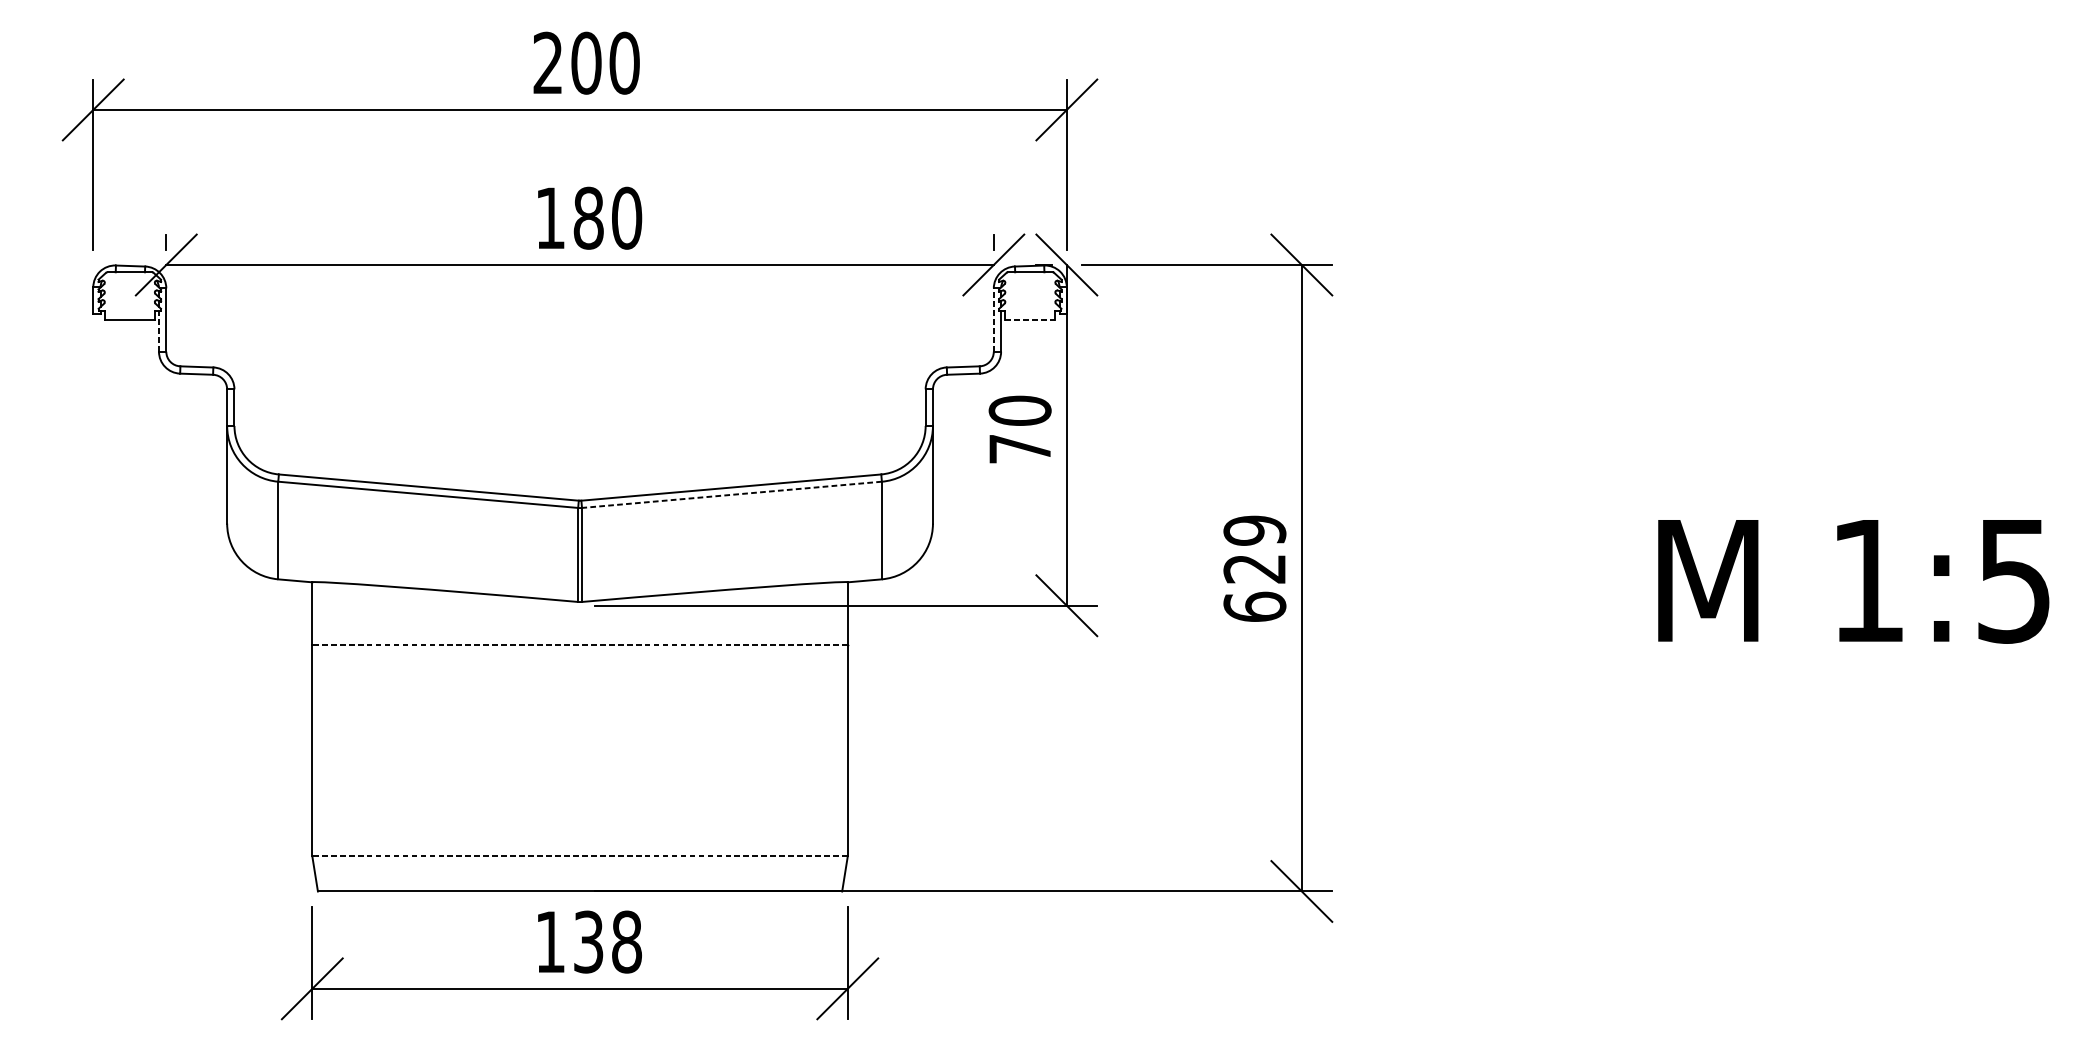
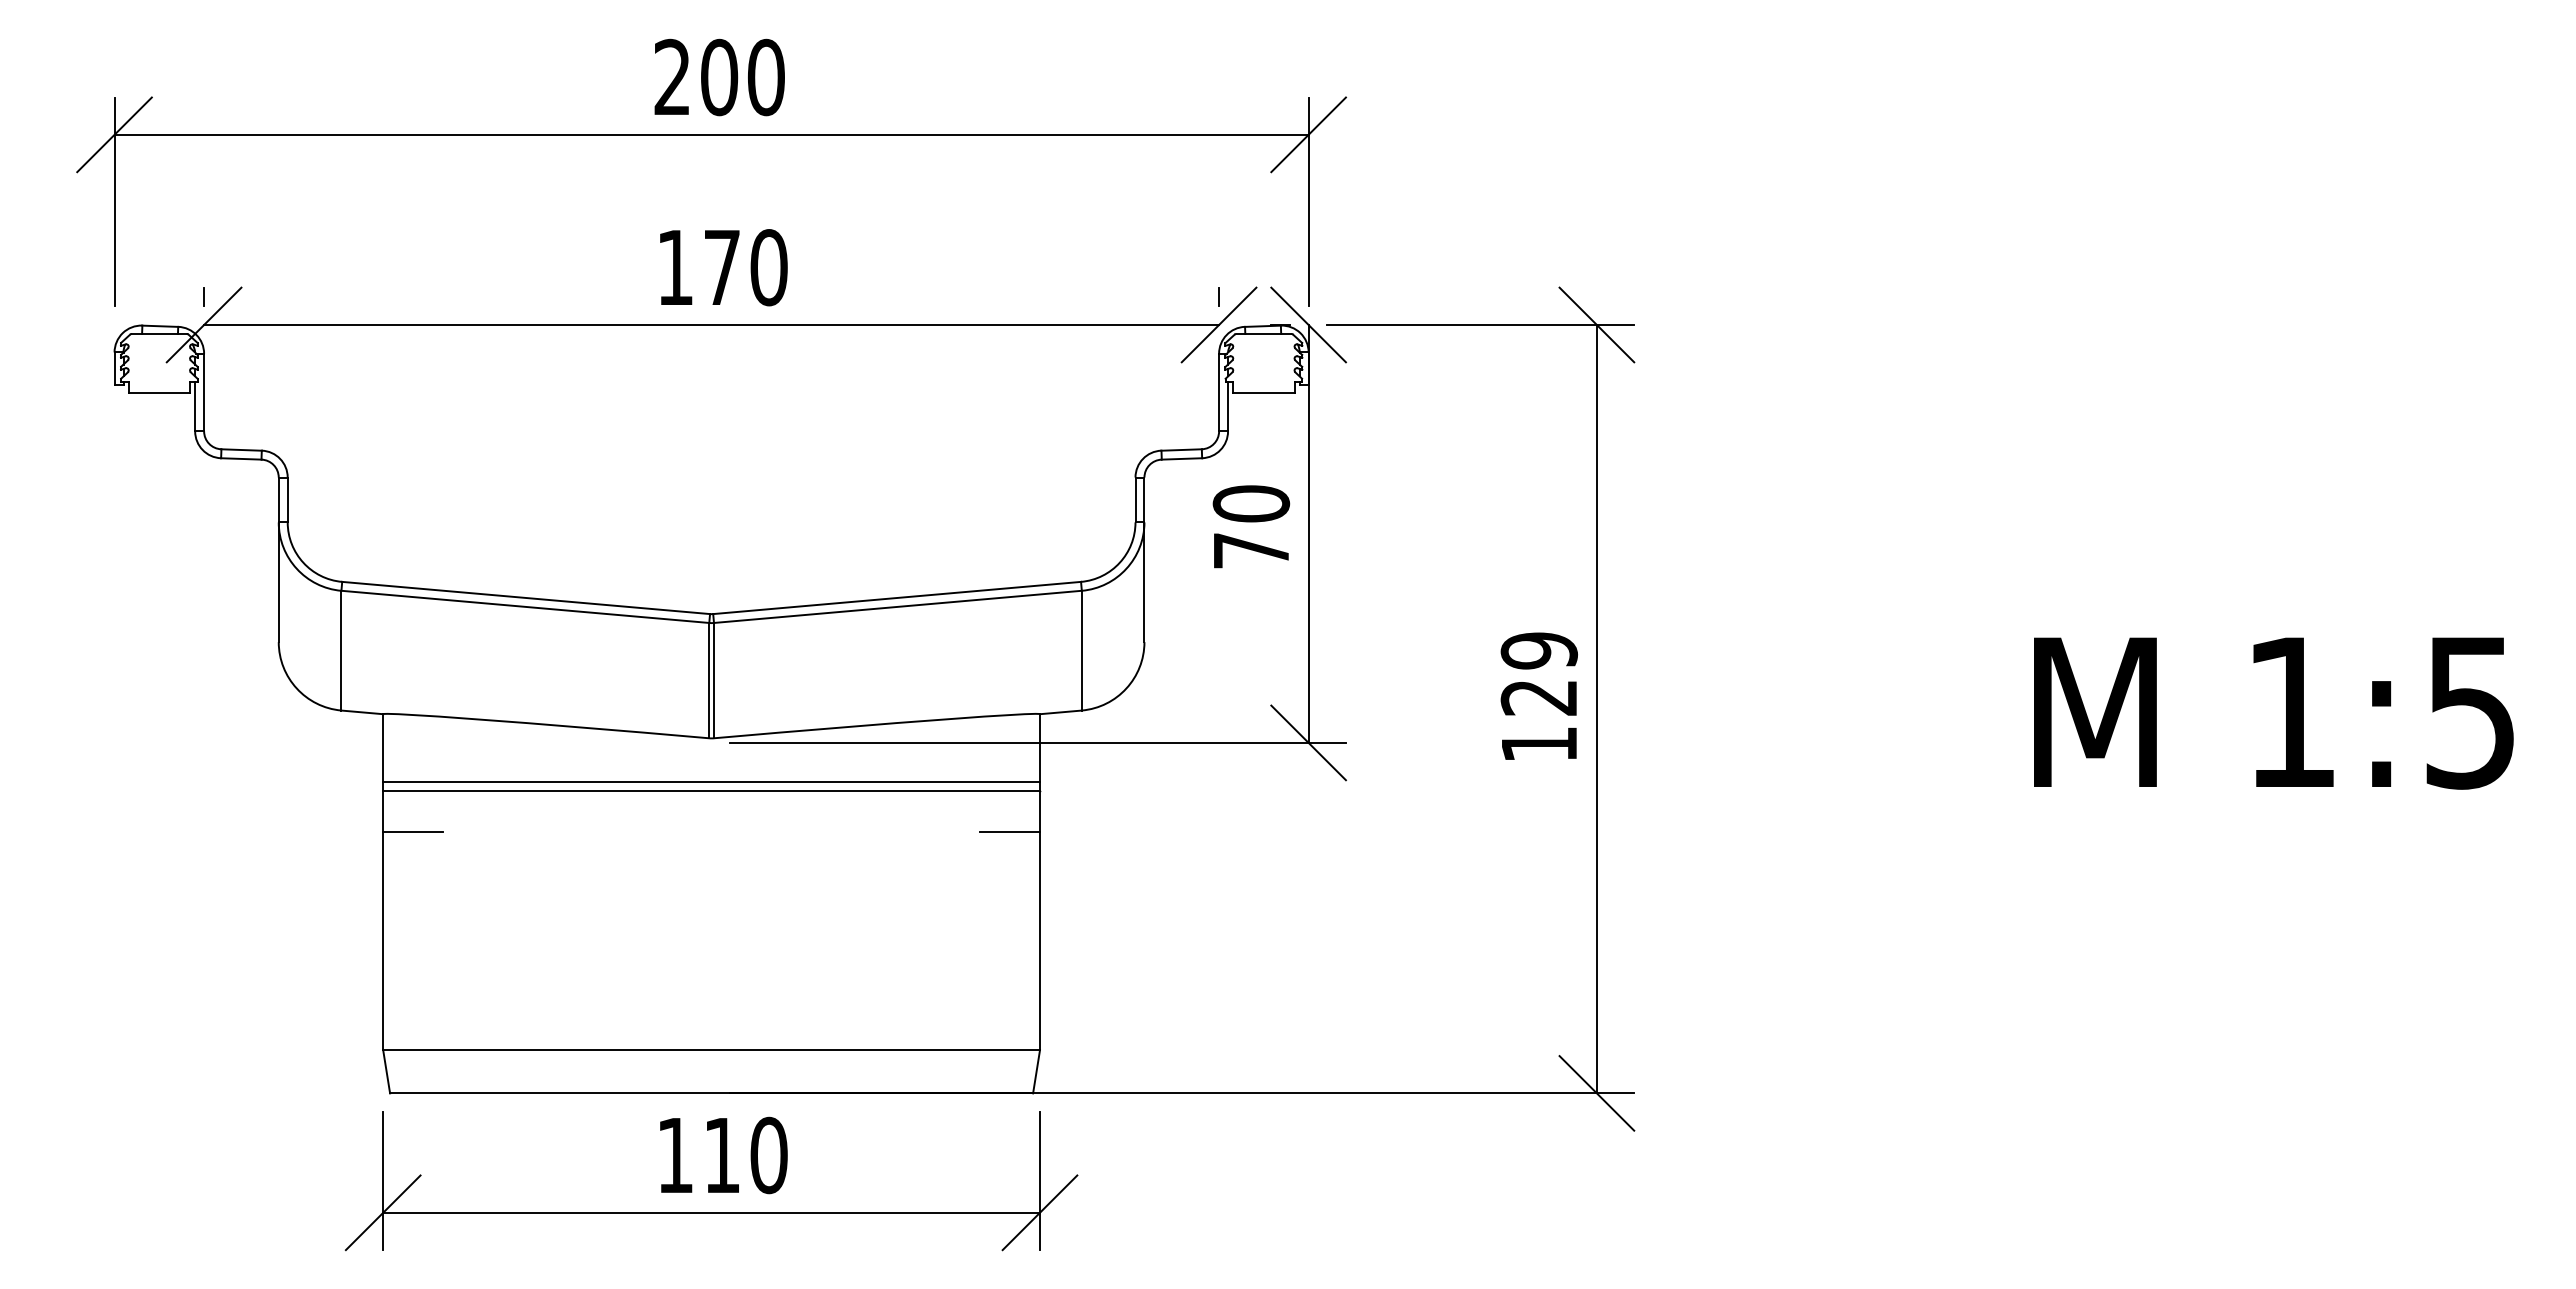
text: (588, 218) -> (722, 267), 180 -> 170
line: (994, 320) -> (1219, 392), dashed -> solid
line: (1030, 320) -> (1263, 392), dashed -> solid
line: (159, 331) -> (195, 406), dashed -> solid
line: (731, 494) -> (897, 606), dashed -> solid
text: (1255, 606) -> (1539, 743), 629 -> 129
line: (579, 637) -> (711, 781), added
line: (579, 644) -> (711, 790), dashed -> solid
line: (336, 678) -> (412, 832), added
line: (822, 678) -> (1009, 832), added
line: (579, 856) -> (711, 1050), dashed -> solid
text: (607, 942) -> (745, 1155), 138 -> 110

